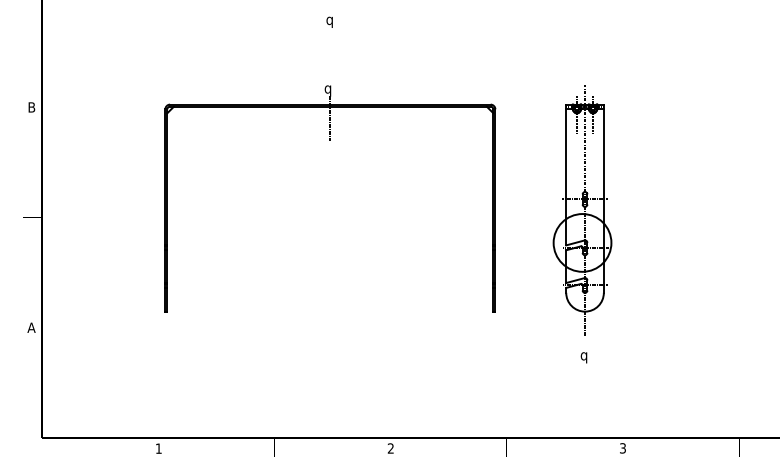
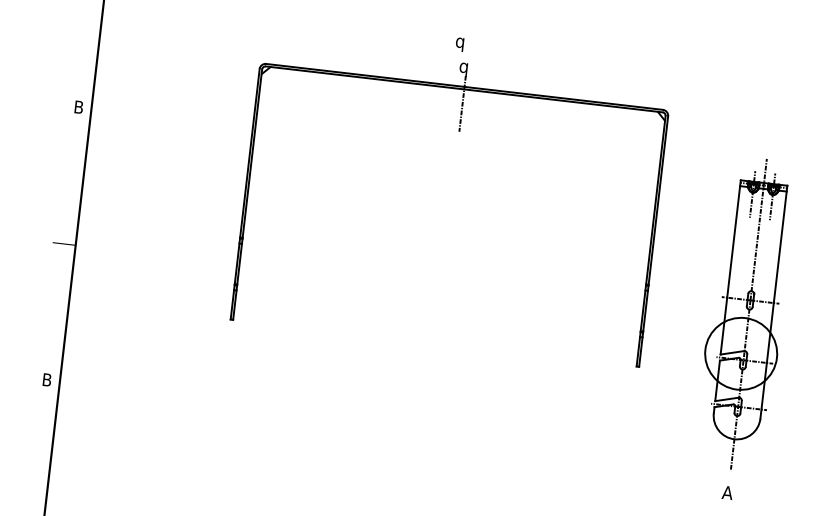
part: (330, 140) -> (459, 131), moved
text: (31, 327) -> (47, 379), A -> B
text: (584, 356) -> (727, 494), q -> A

